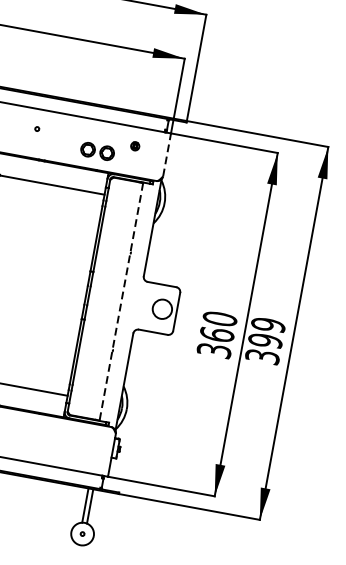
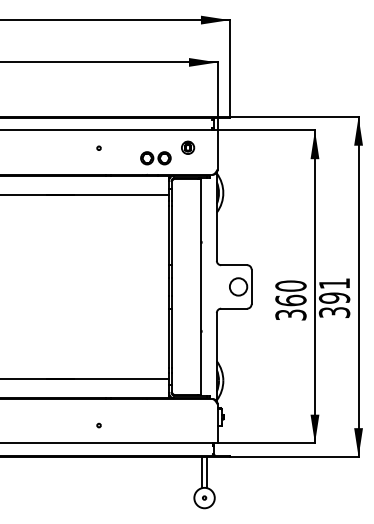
part: (135, 146) -> (188, 147), size x1.67
line: (166, 155) -> (217, 150), dashed -> solid
line: (121, 302) -> (201, 287), dashed -> solid
text: (268, 324) -> (334, 283), 399 -> 391

